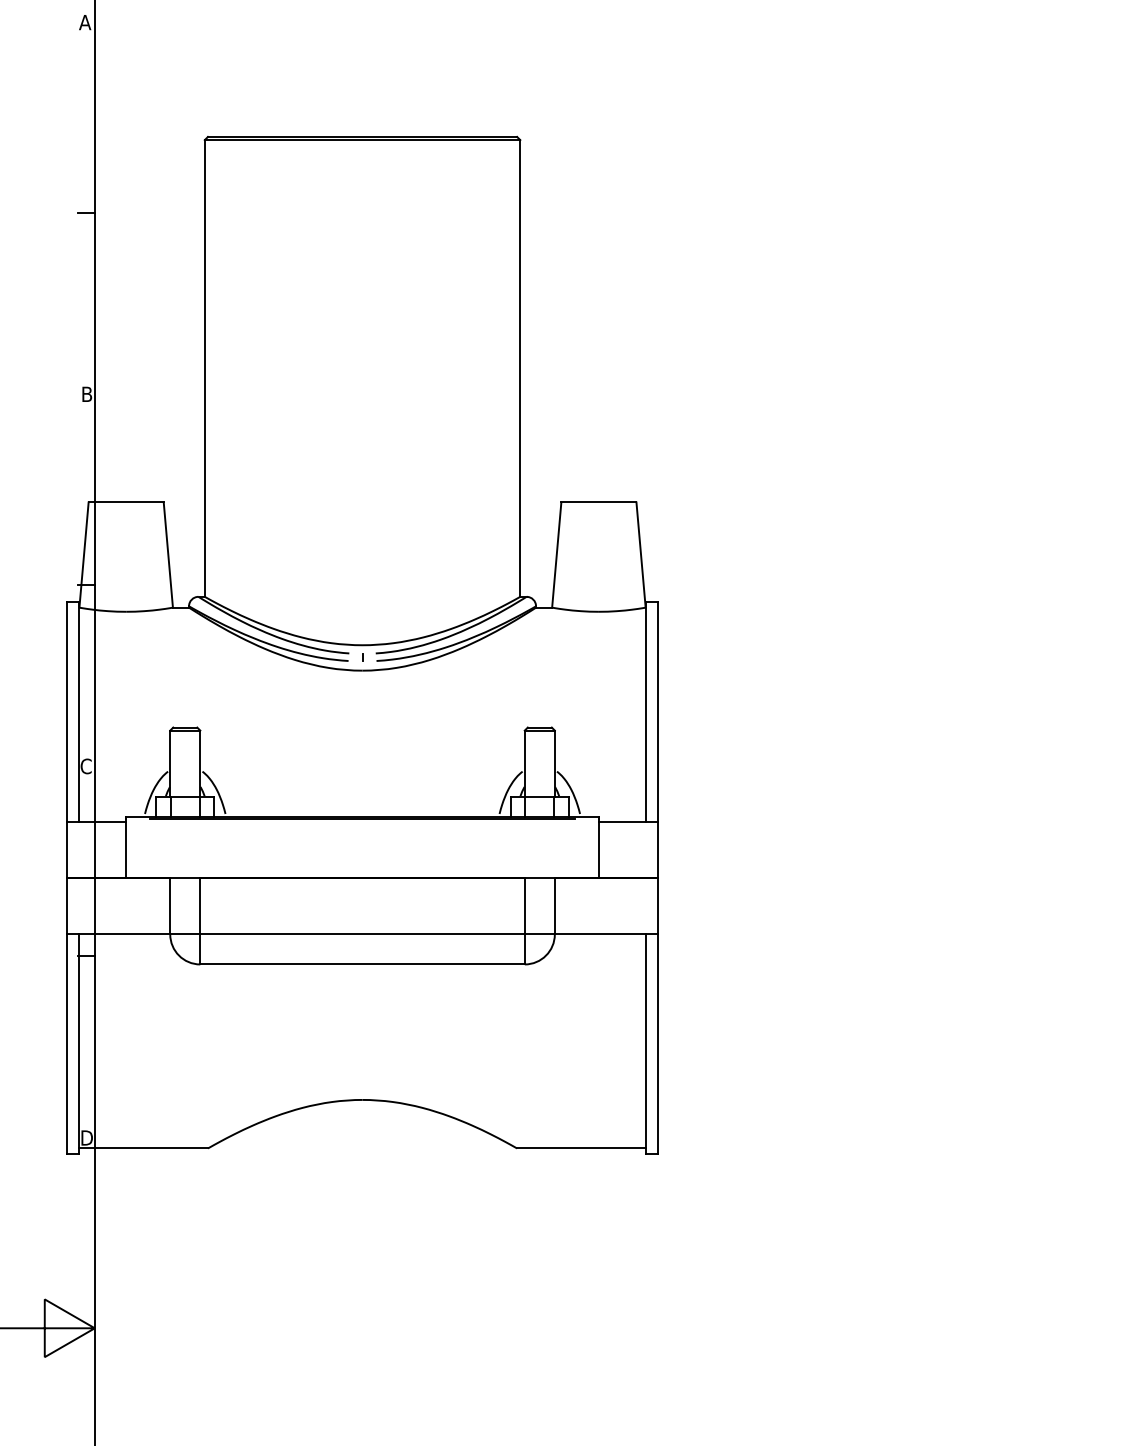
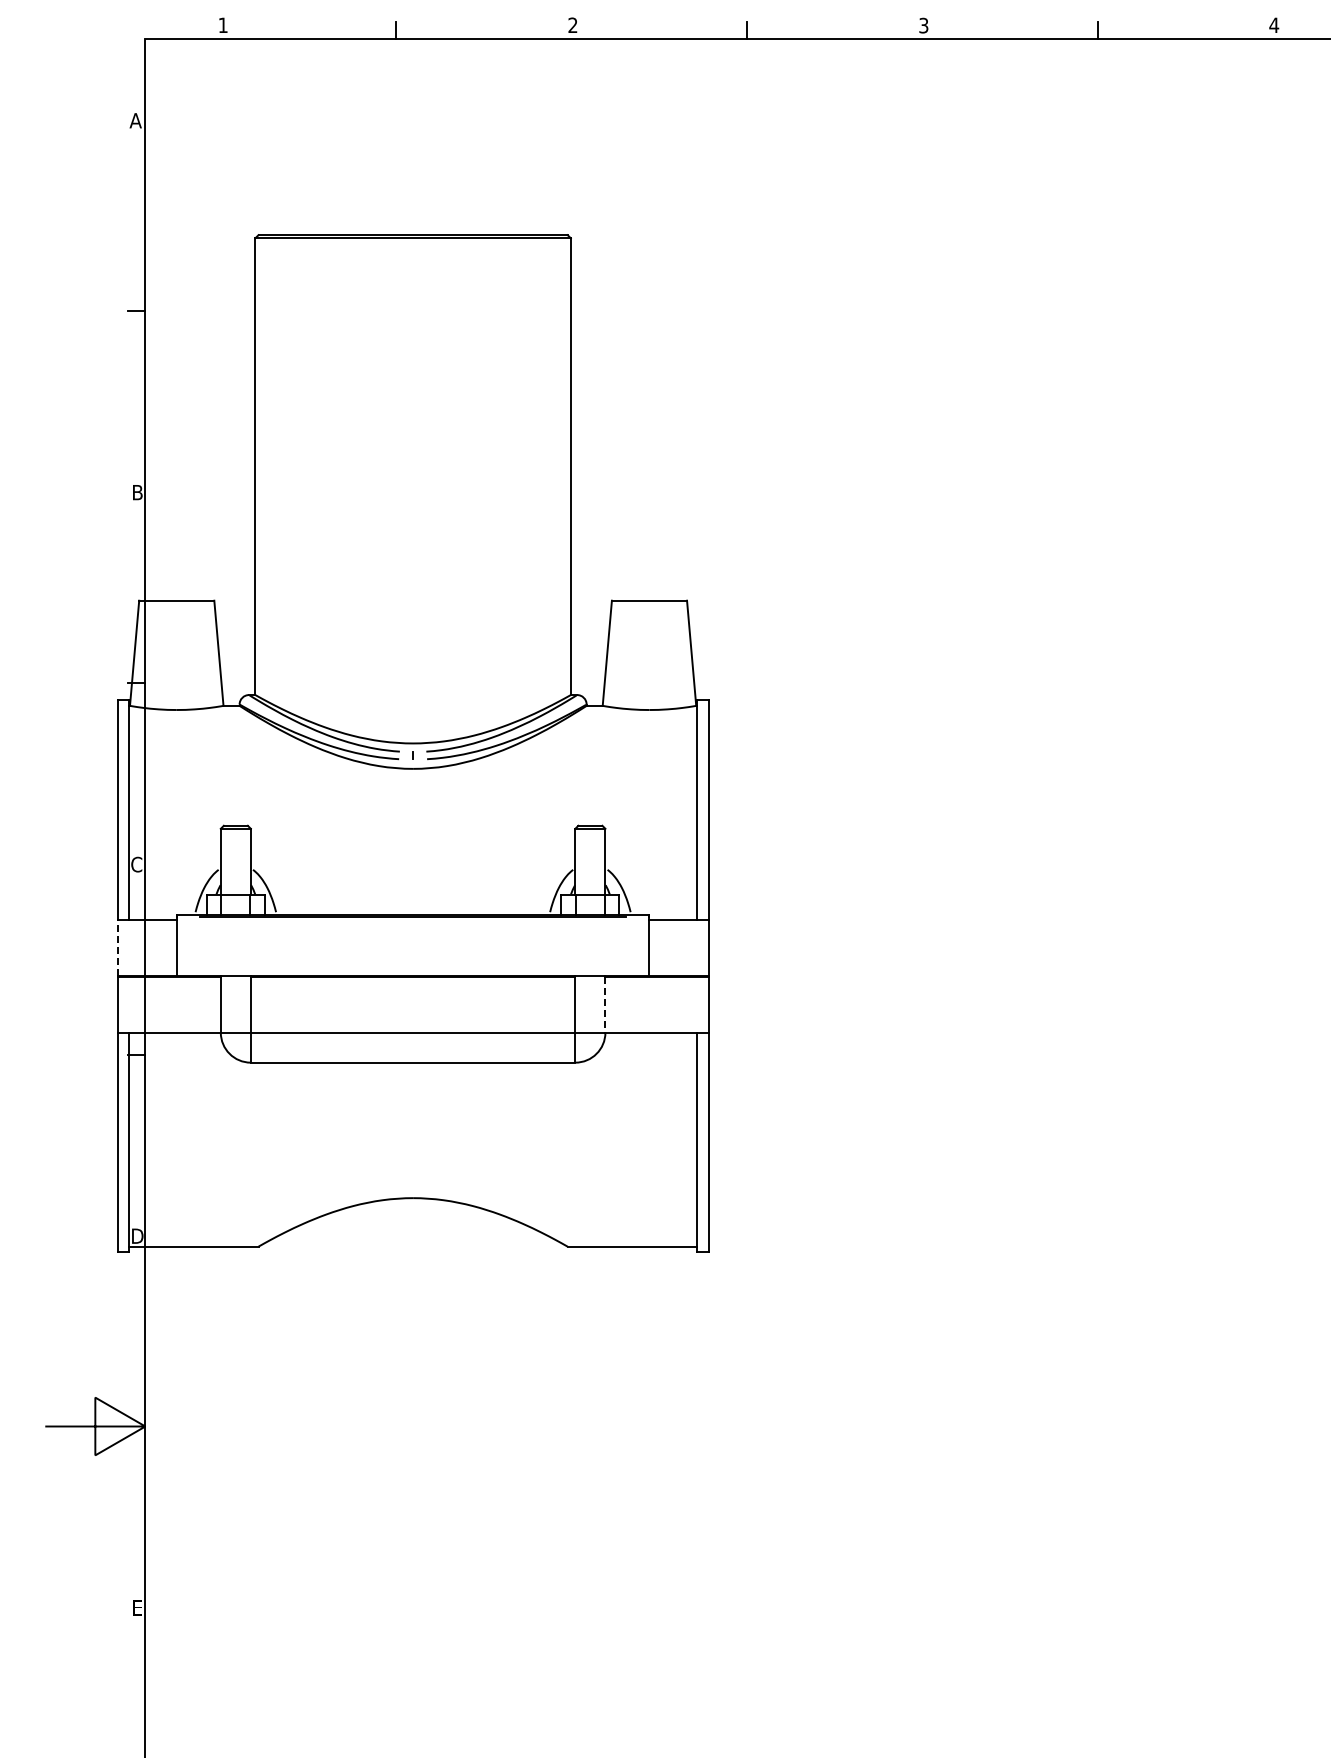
line: (66, 849) -> (117, 947), solid -> dashed
line: (554, 907) -> (605, 1005), solid -> dashed

